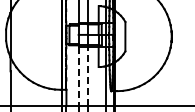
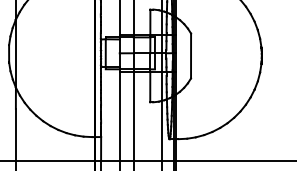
line: (87, 75) -> (133, 115), dashed -> solid
line: (78, 76) -> (119, 116), dashed -> solid

